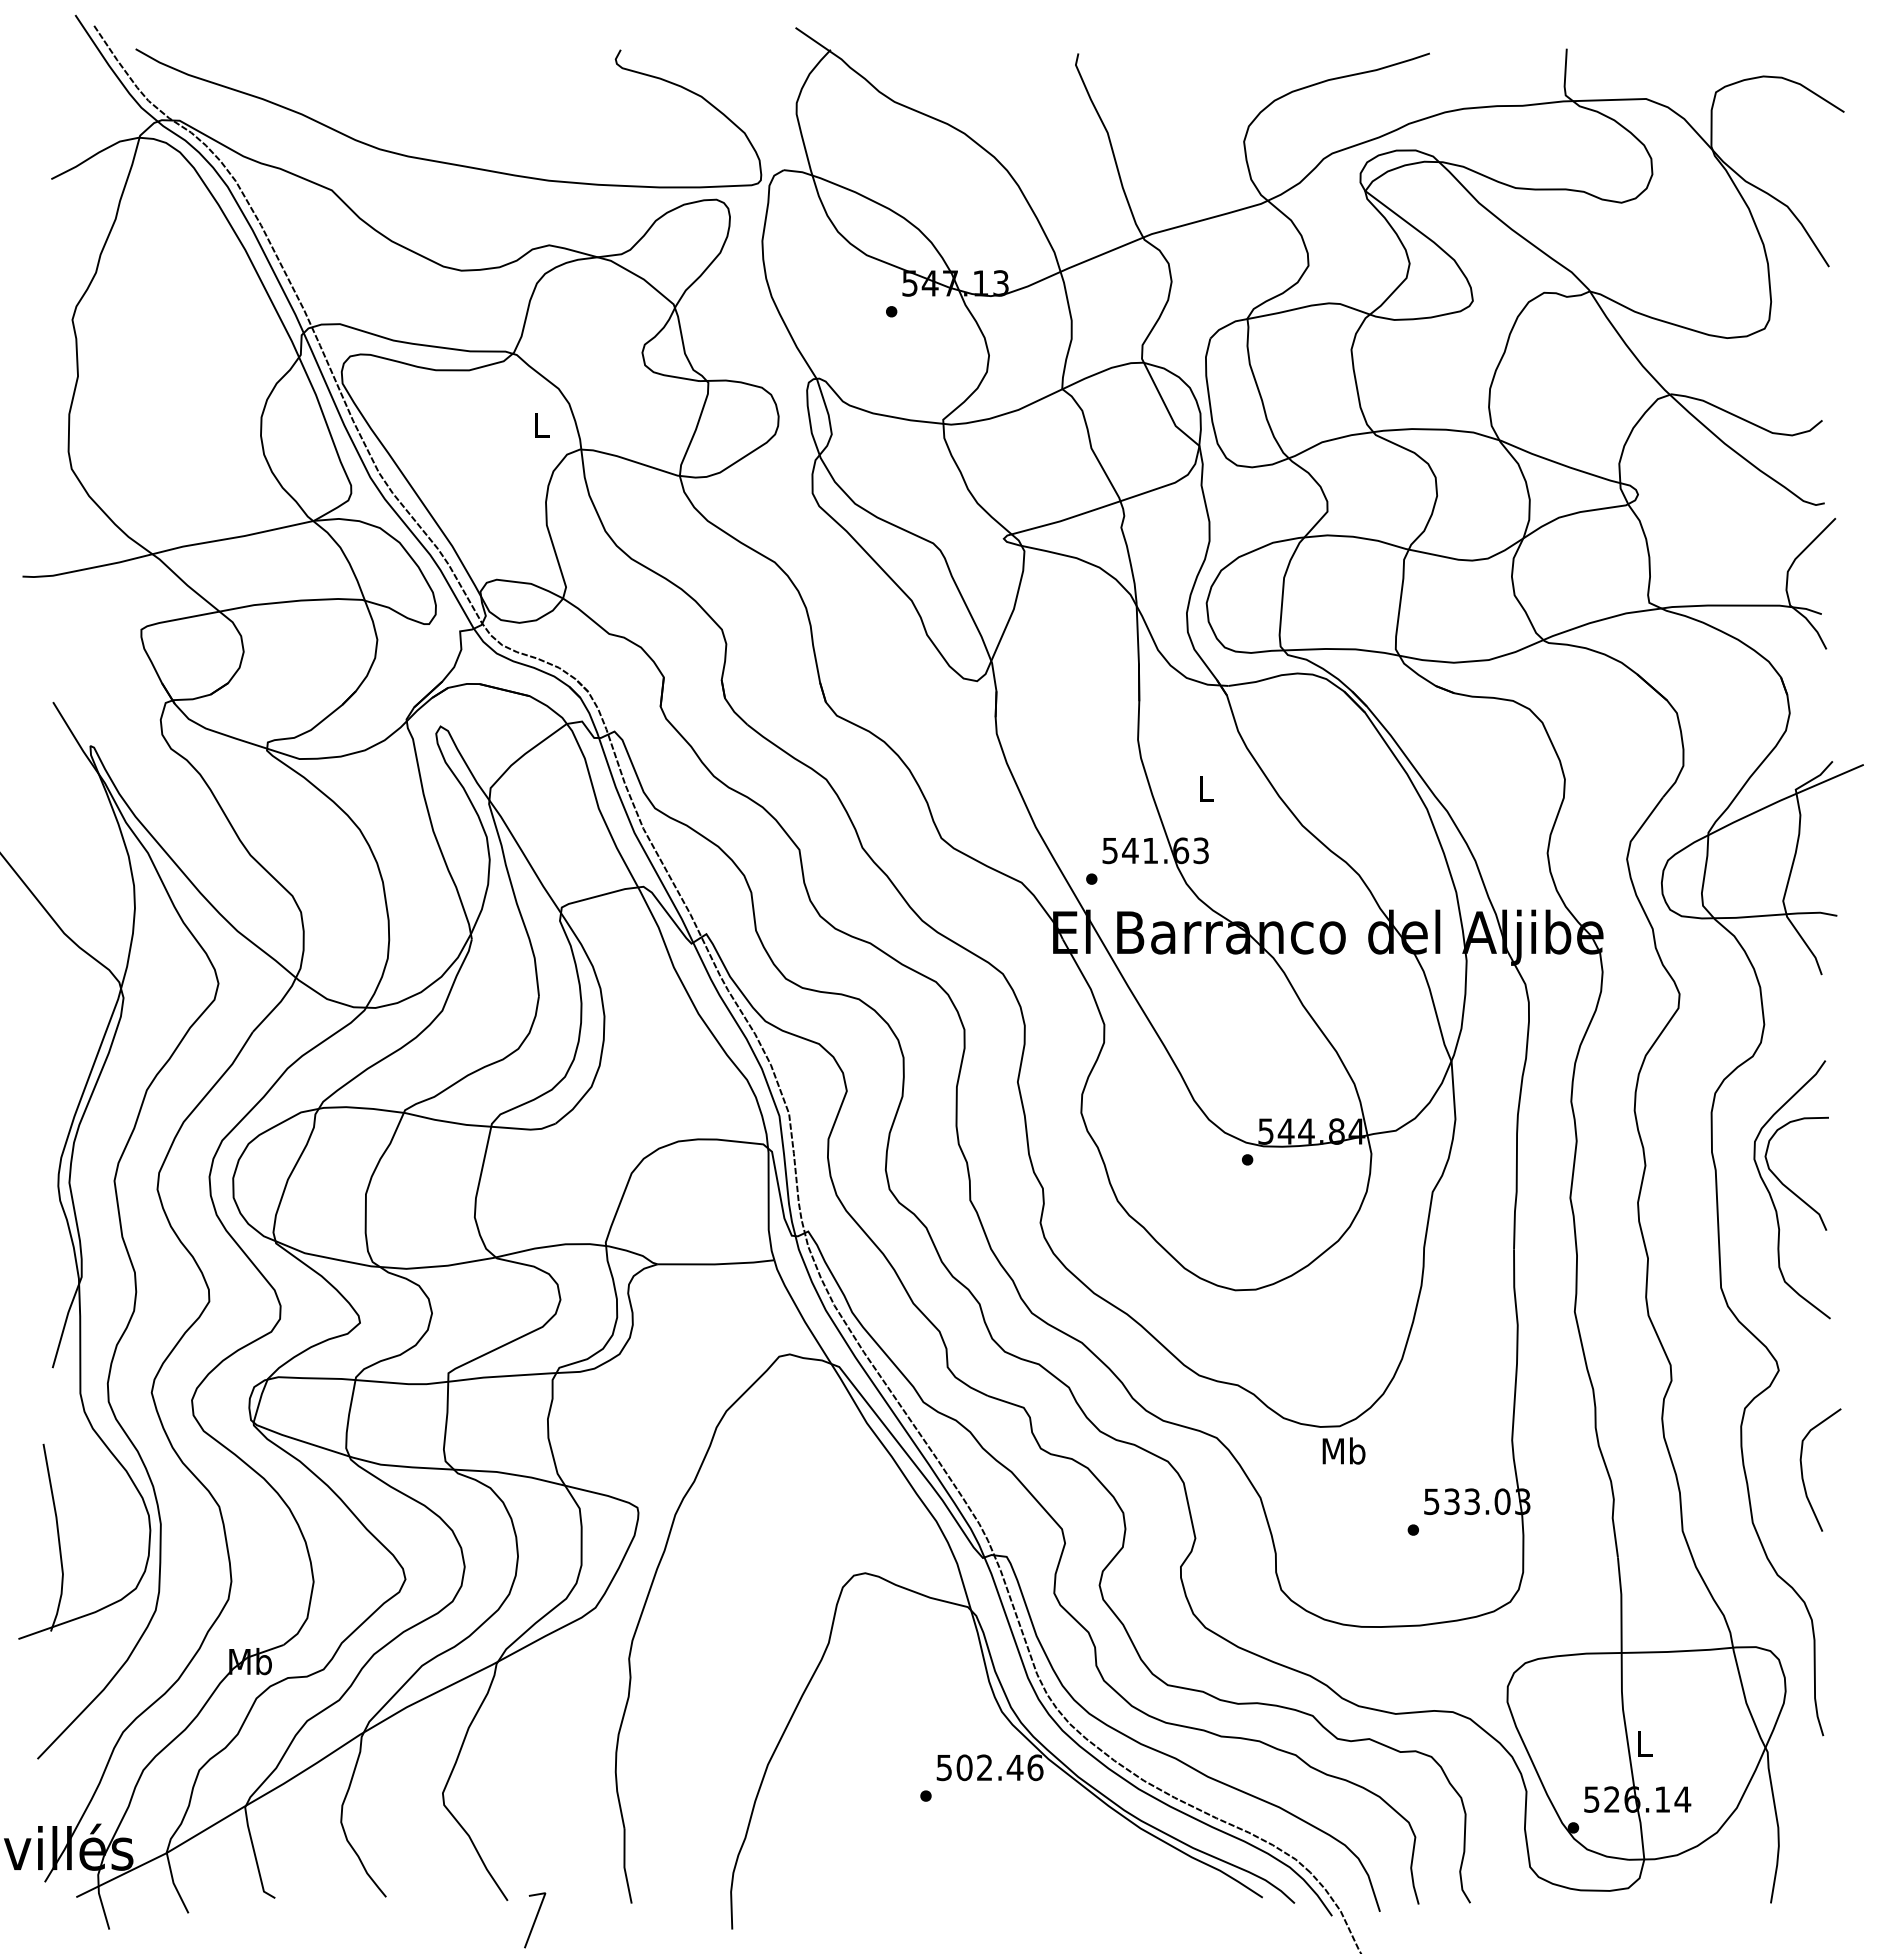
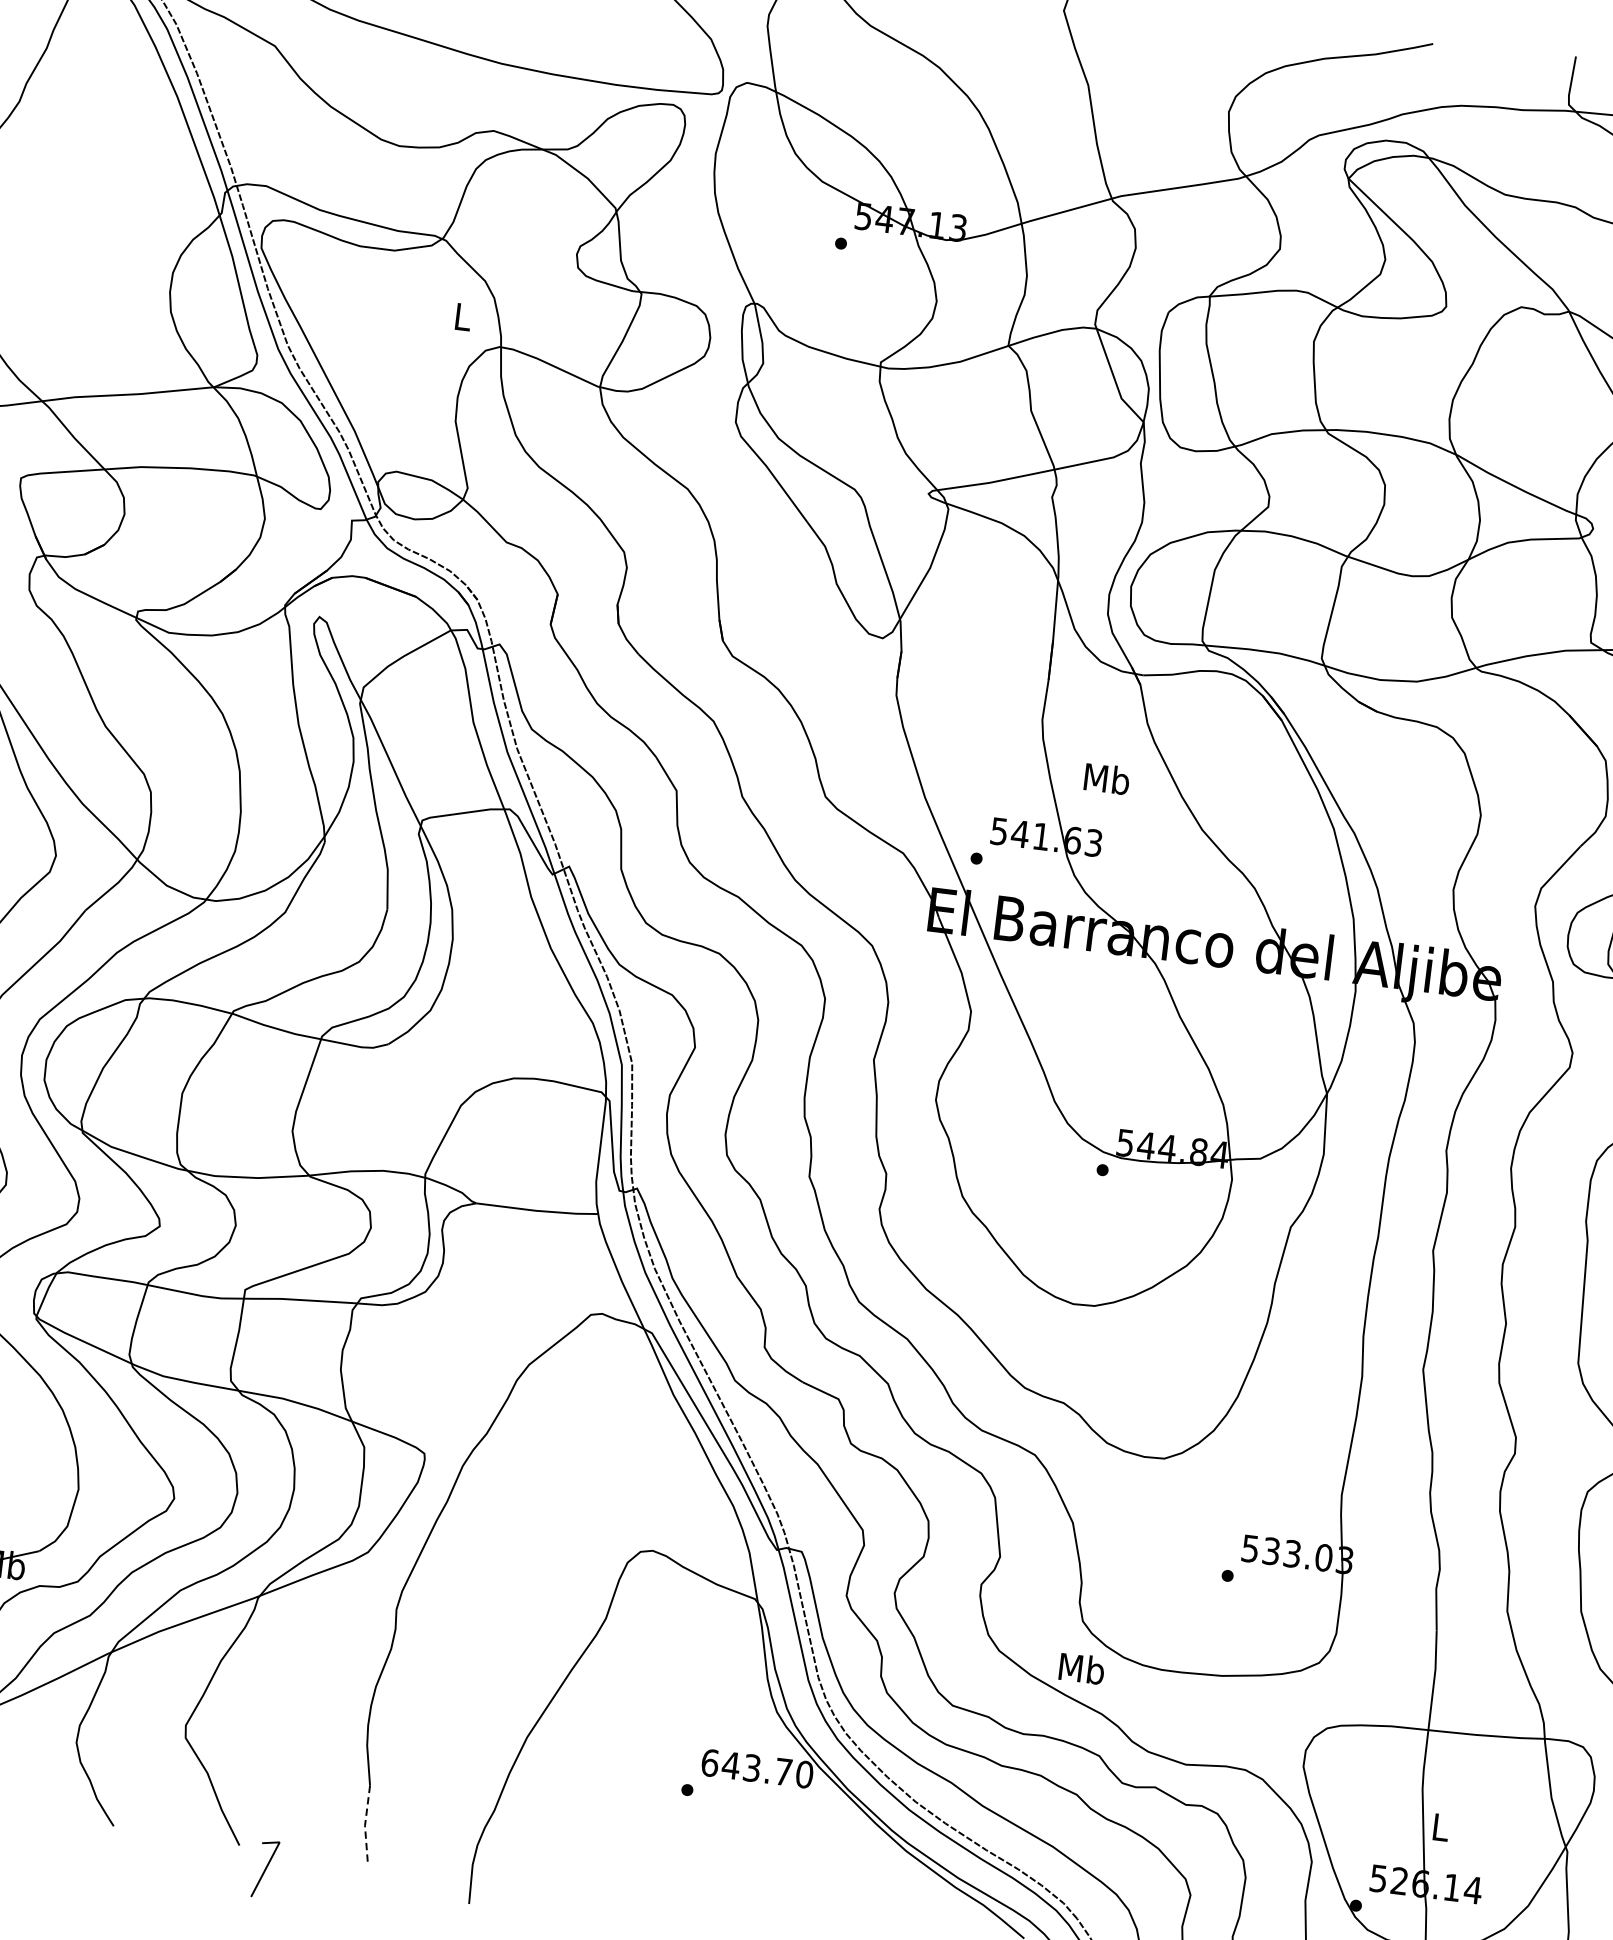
text: (1206, 787) -> (1107, 778), L -> Mb
text: (1343, 1450) -> (1081, 1668), moved
text: (989, 1767) -> (757, 1768), 502.46 -> 643.70
line: (624, 1867) -> (365, 1825), solid -> dashed

